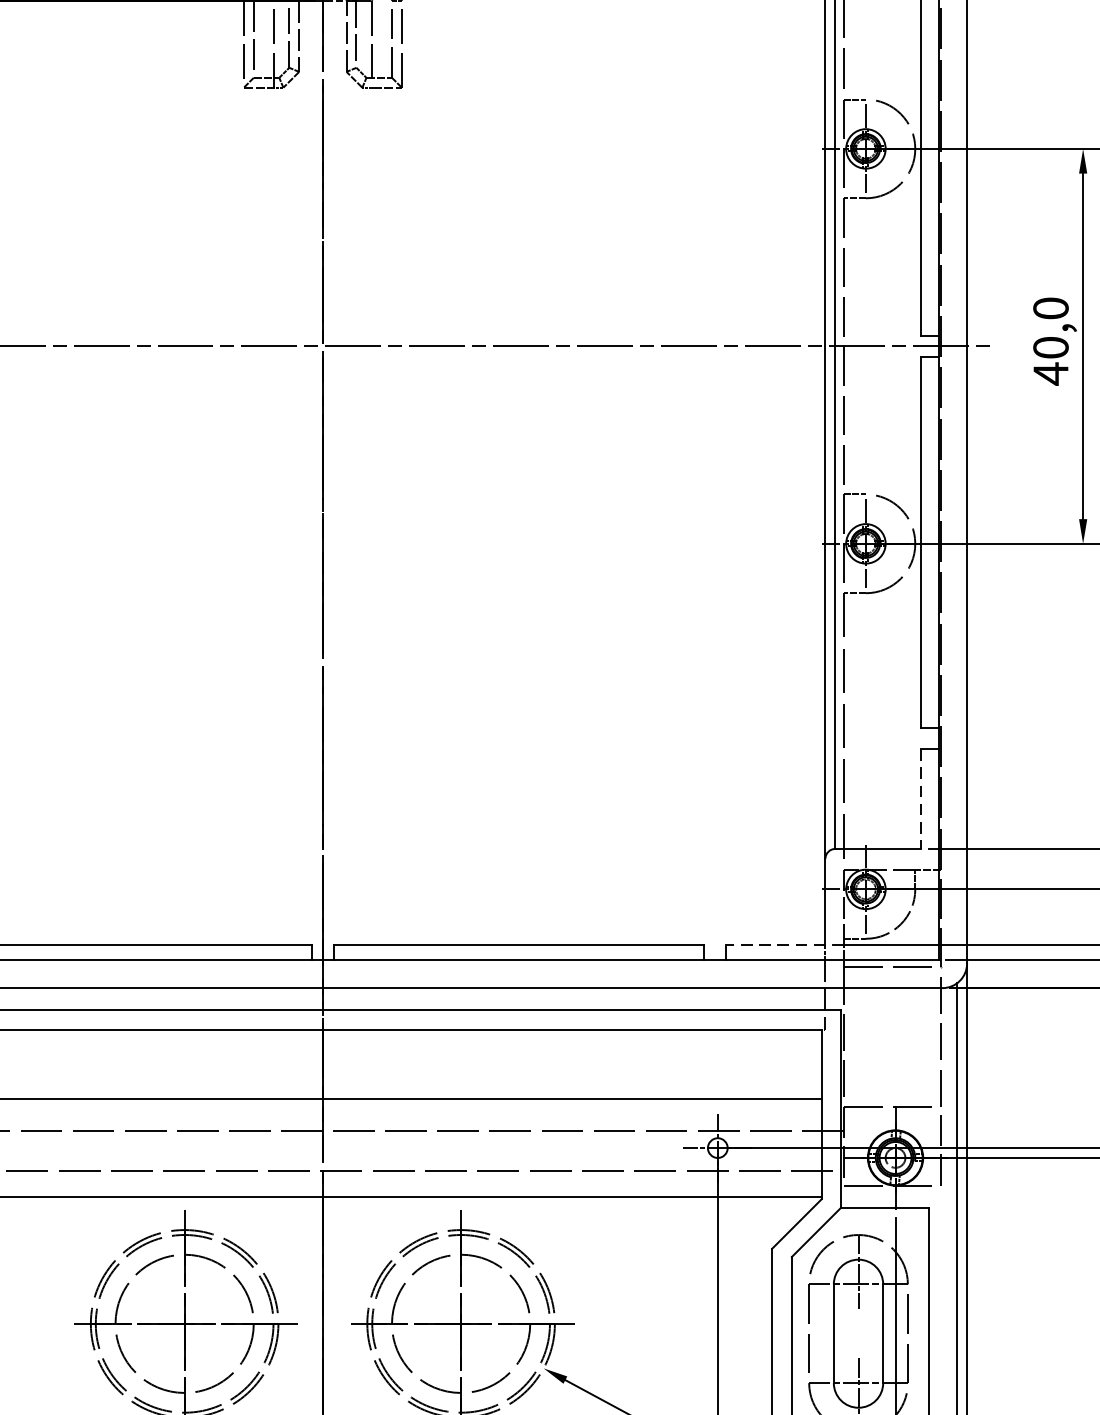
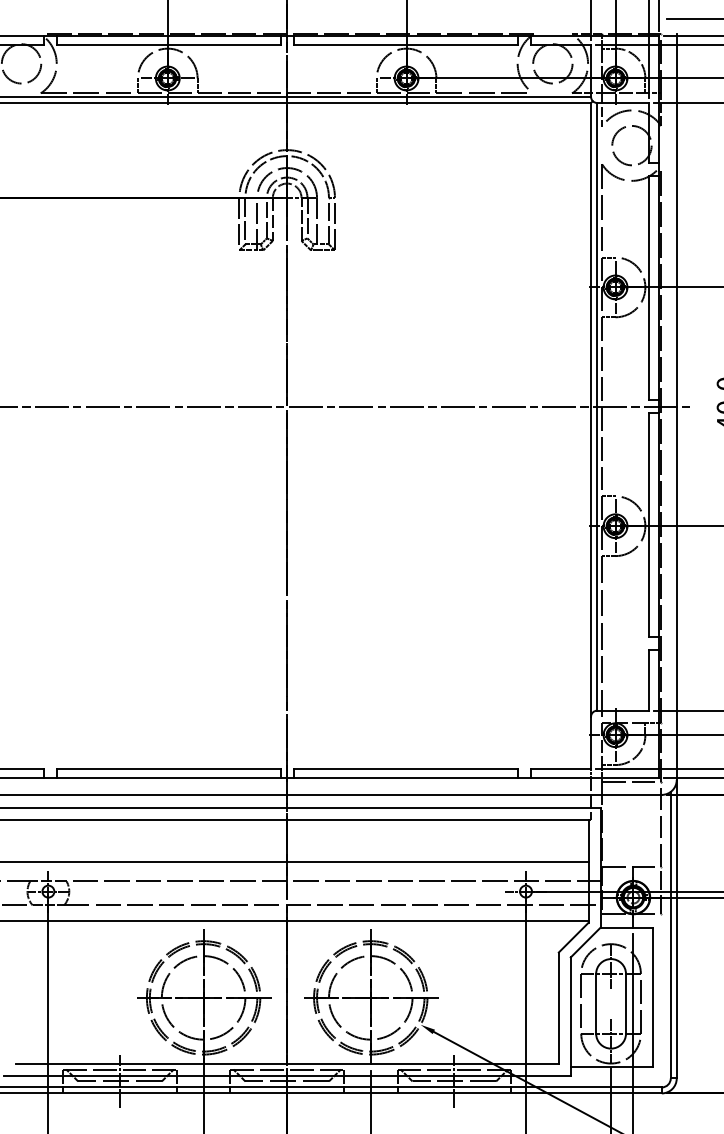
line: (920, 800) -> (648, 681), dashed -> solid
line: (774, 944) -> (560, 768), dashed -> solid

